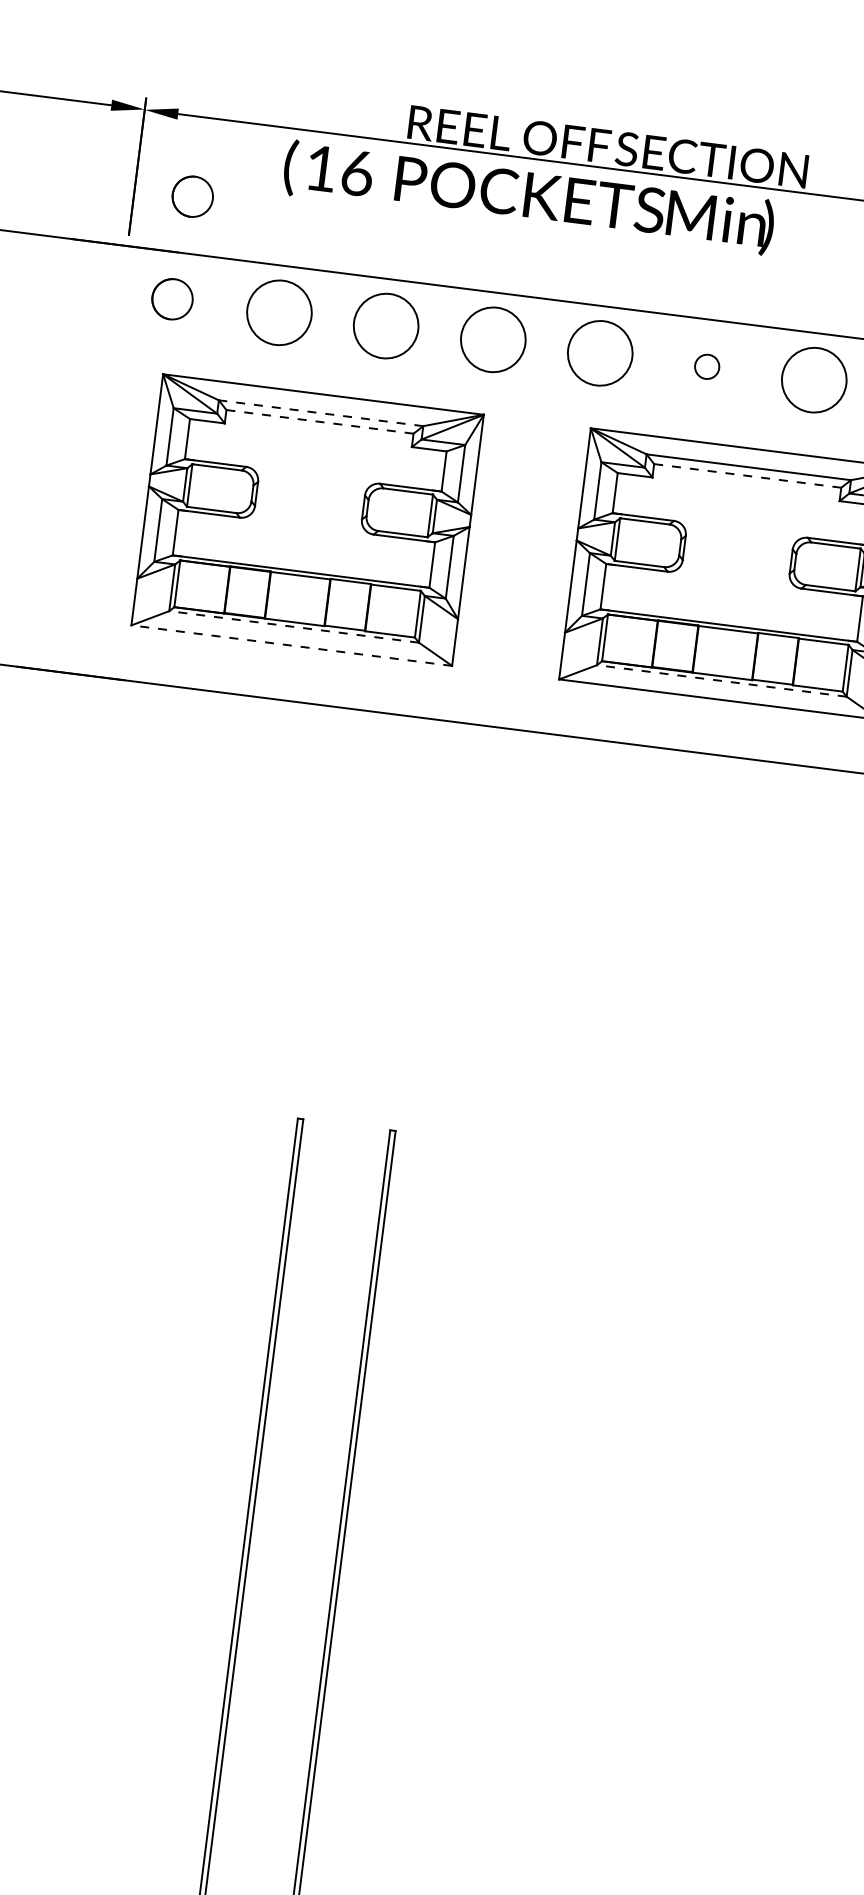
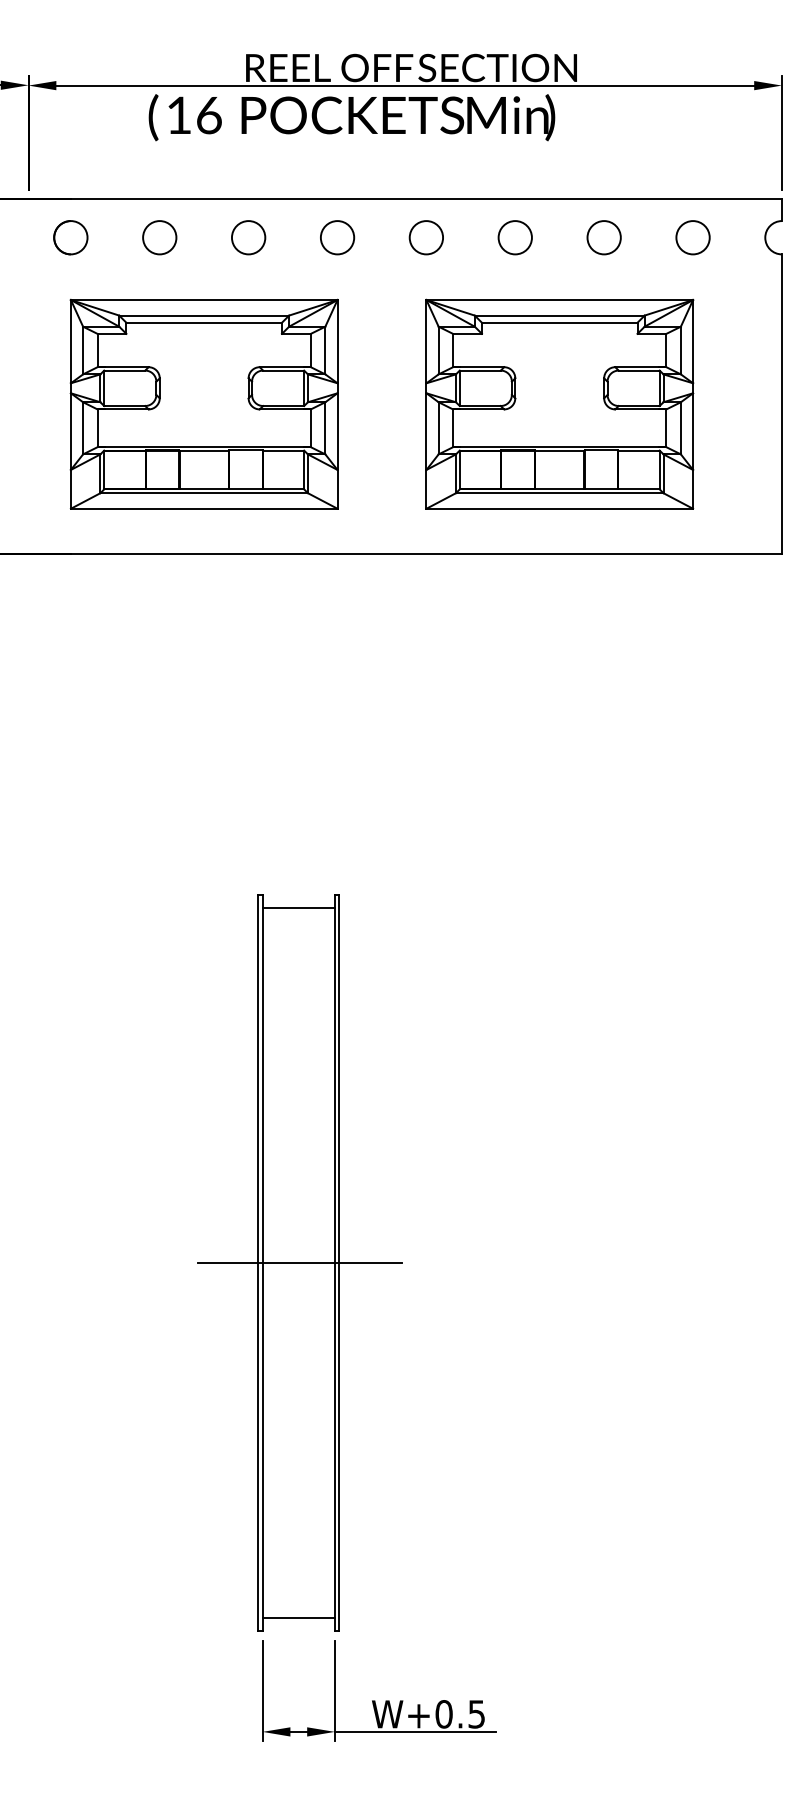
circle: (192, 196) -> (76, 151), removed
circle: (279, 312) -> (159, 237), size x0.62
circle: (386, 326) -> (248, 237), size x0.62
circle: (493, 339) -> (337, 237), size x0.62
circle: (600, 353) -> (426, 237), size x0.62
circle: (706, 366) -> (514, 237), size x1.67
circle: (813, 379) -> (603, 237), size x0.62
line: (321, 413) -> (204, 315), dashed -> solid
line: (320, 421) -> (204, 322), dashed -> solid
line: (747, 475) -> (559, 322), dashed -> solid
line: (294, 627) -> (204, 493), dashed -> solid
line: (290, 645) -> (203, 508), dashed -> solid
line: (721, 681) -> (559, 493), dashed -> solid
line: (344, 1140) -> (298, 908), added
line: (291, 1568) -> (299, 1263), added

